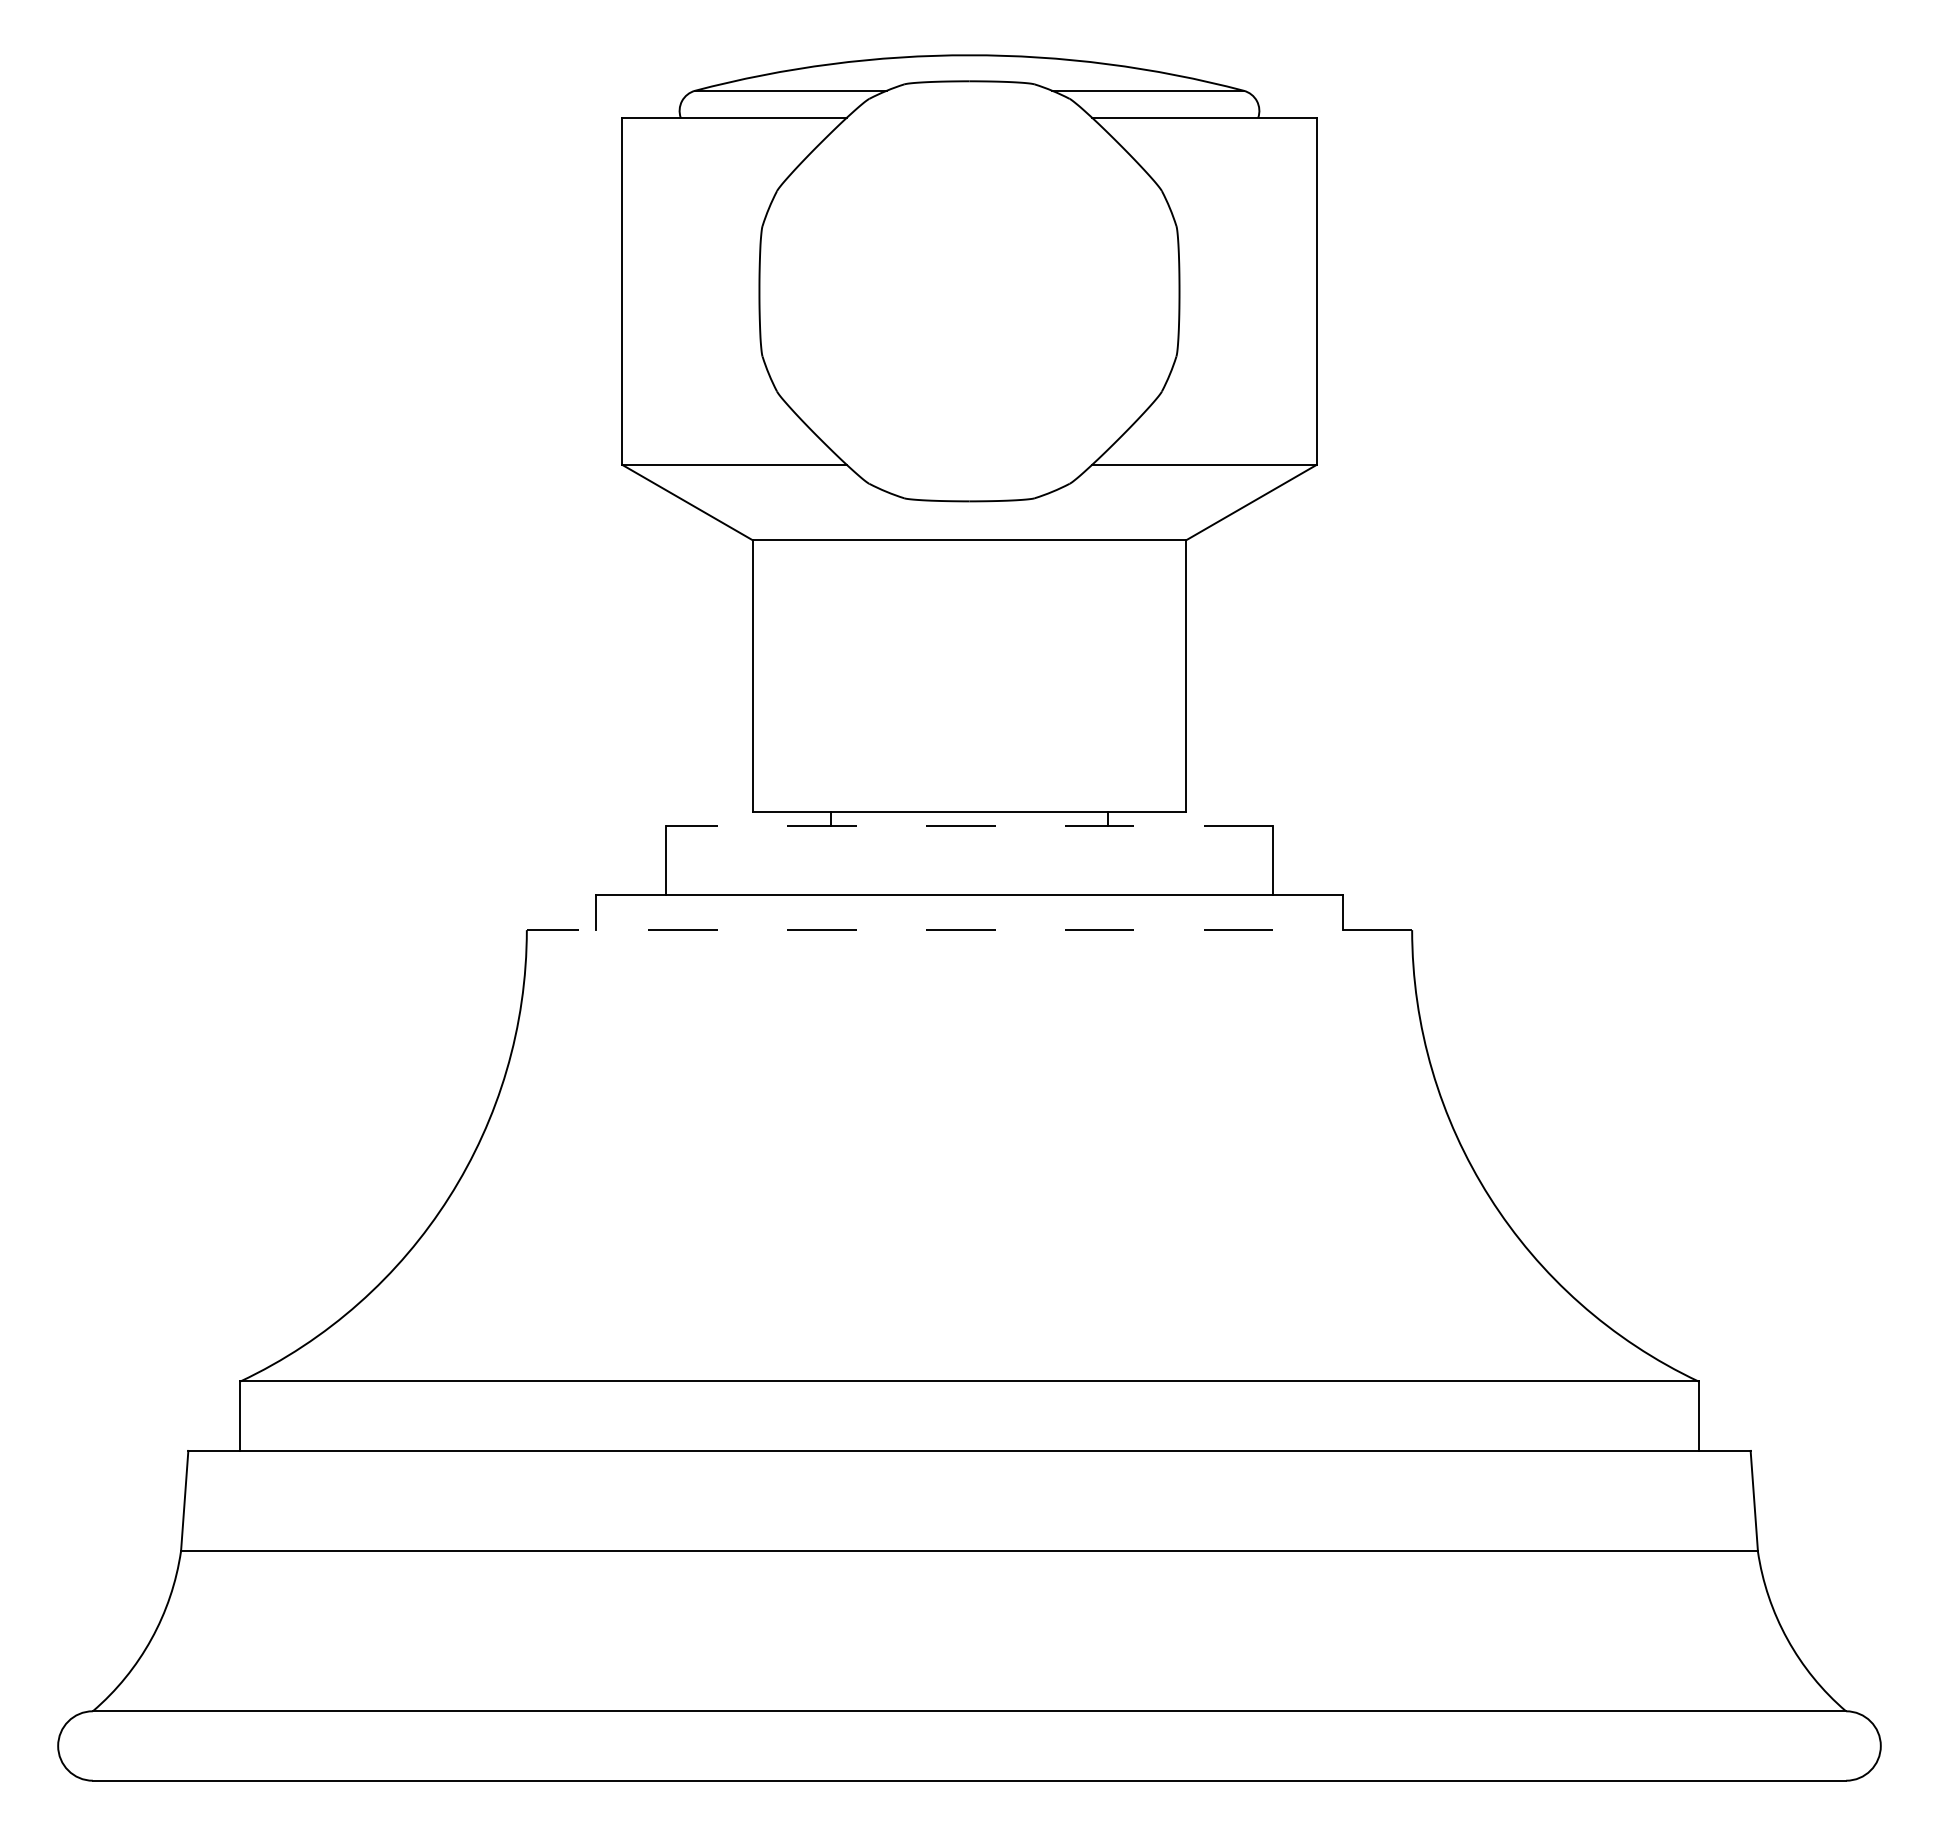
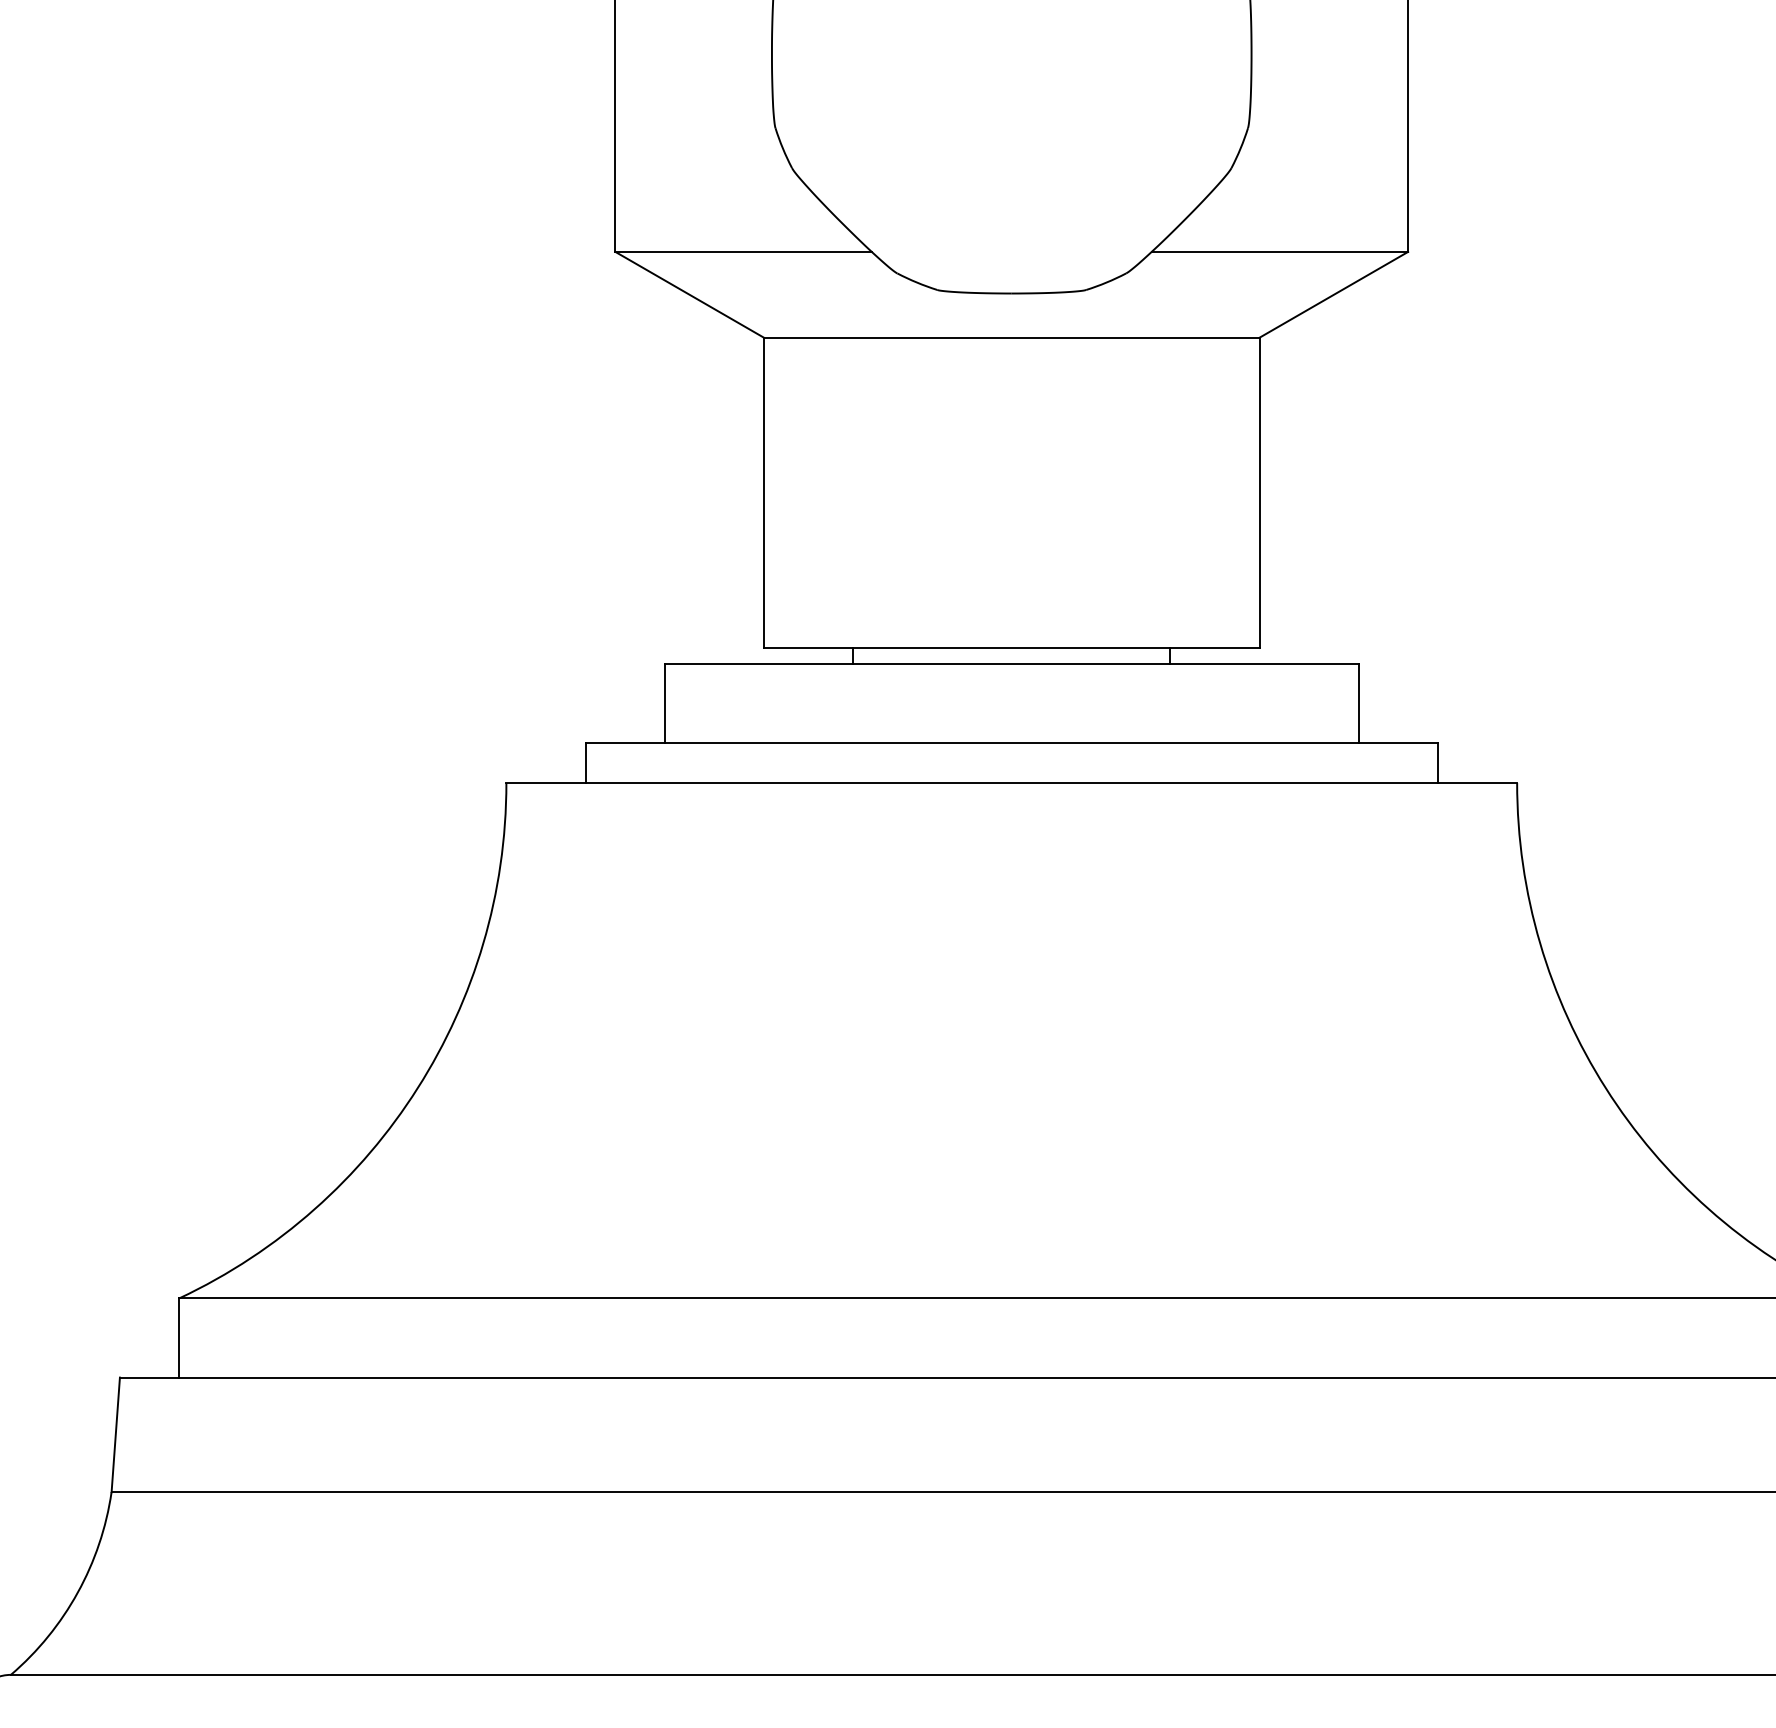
line: (969, 825) -> (1011, 663), dashed -> solid
line: (969, 930) -> (1011, 783), dashed -> solid

